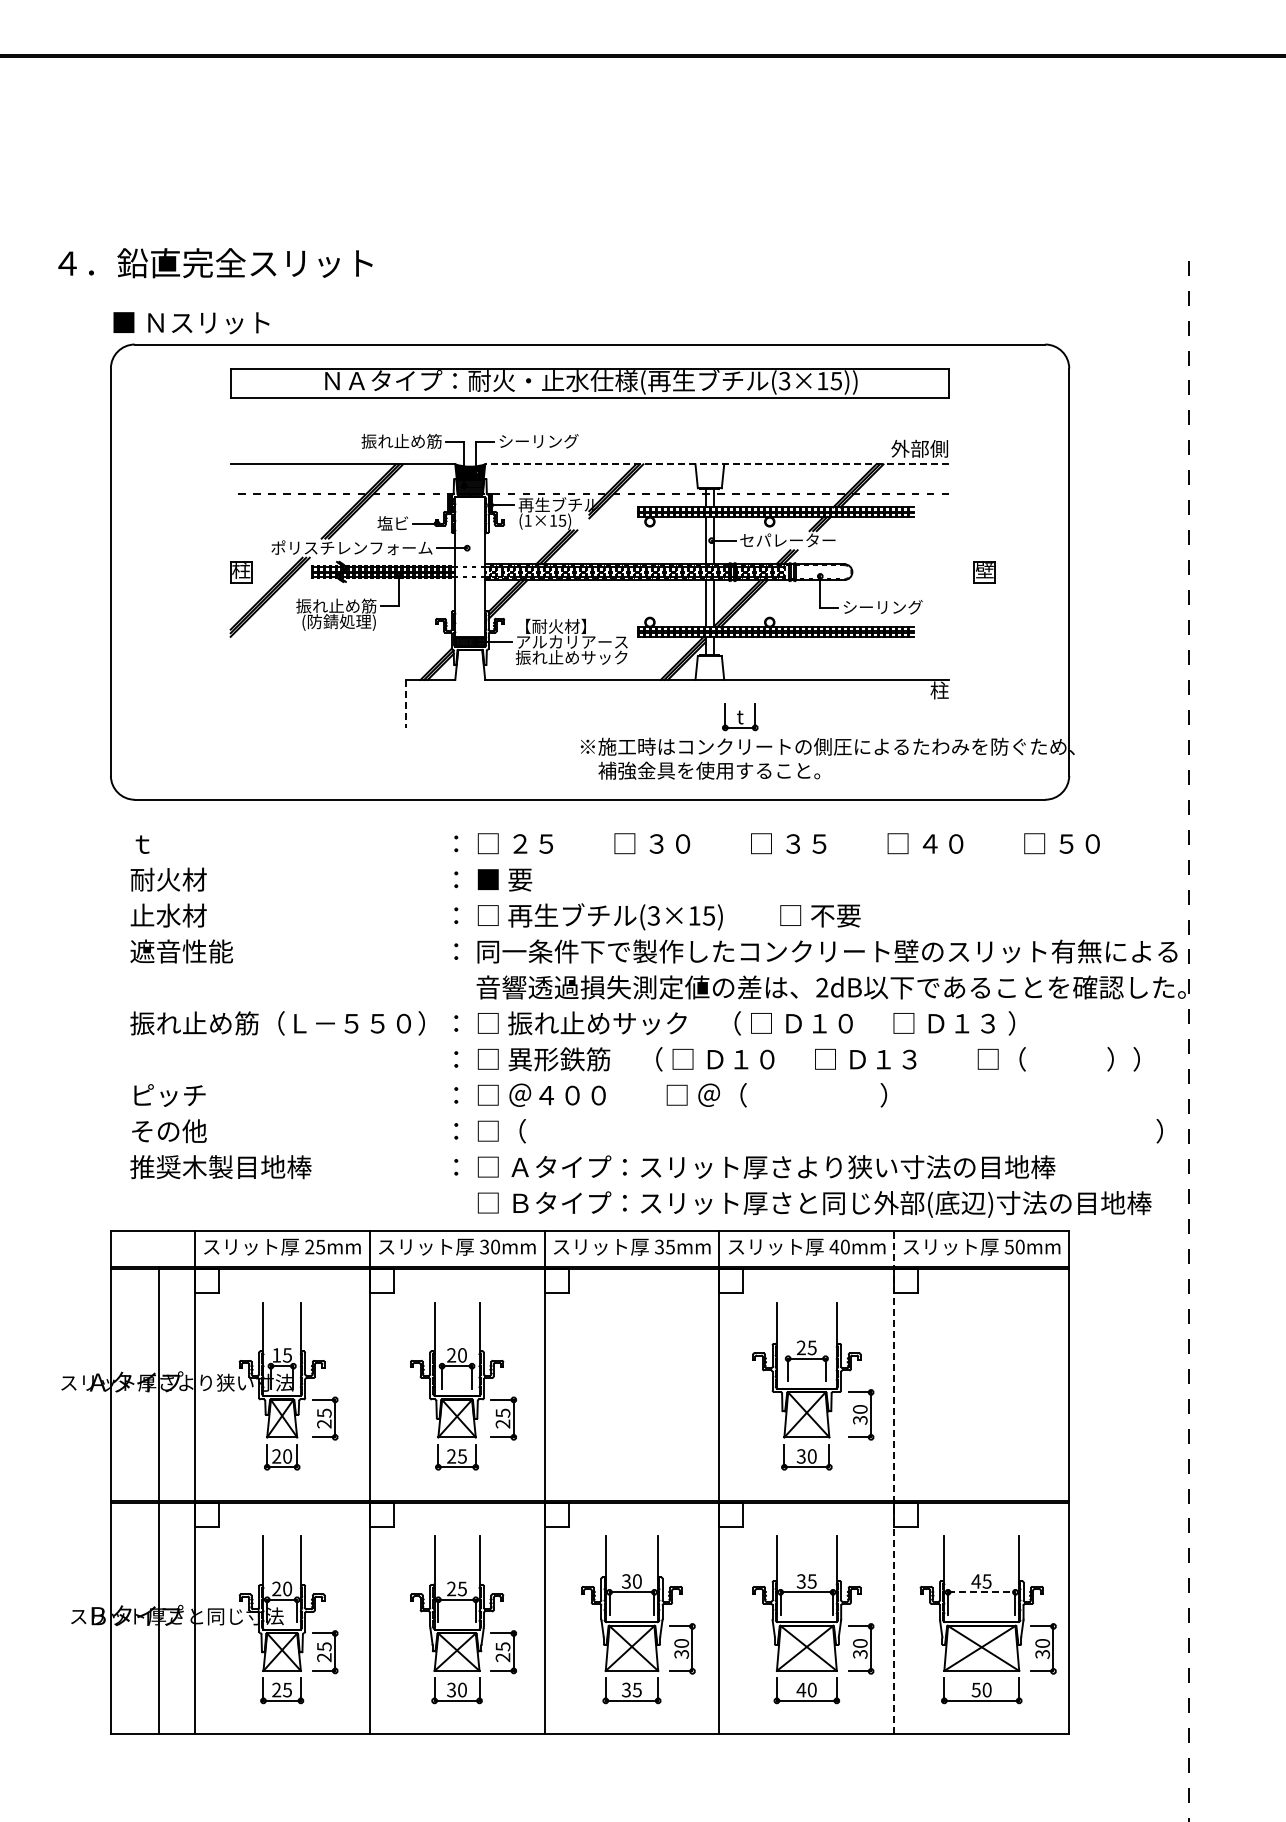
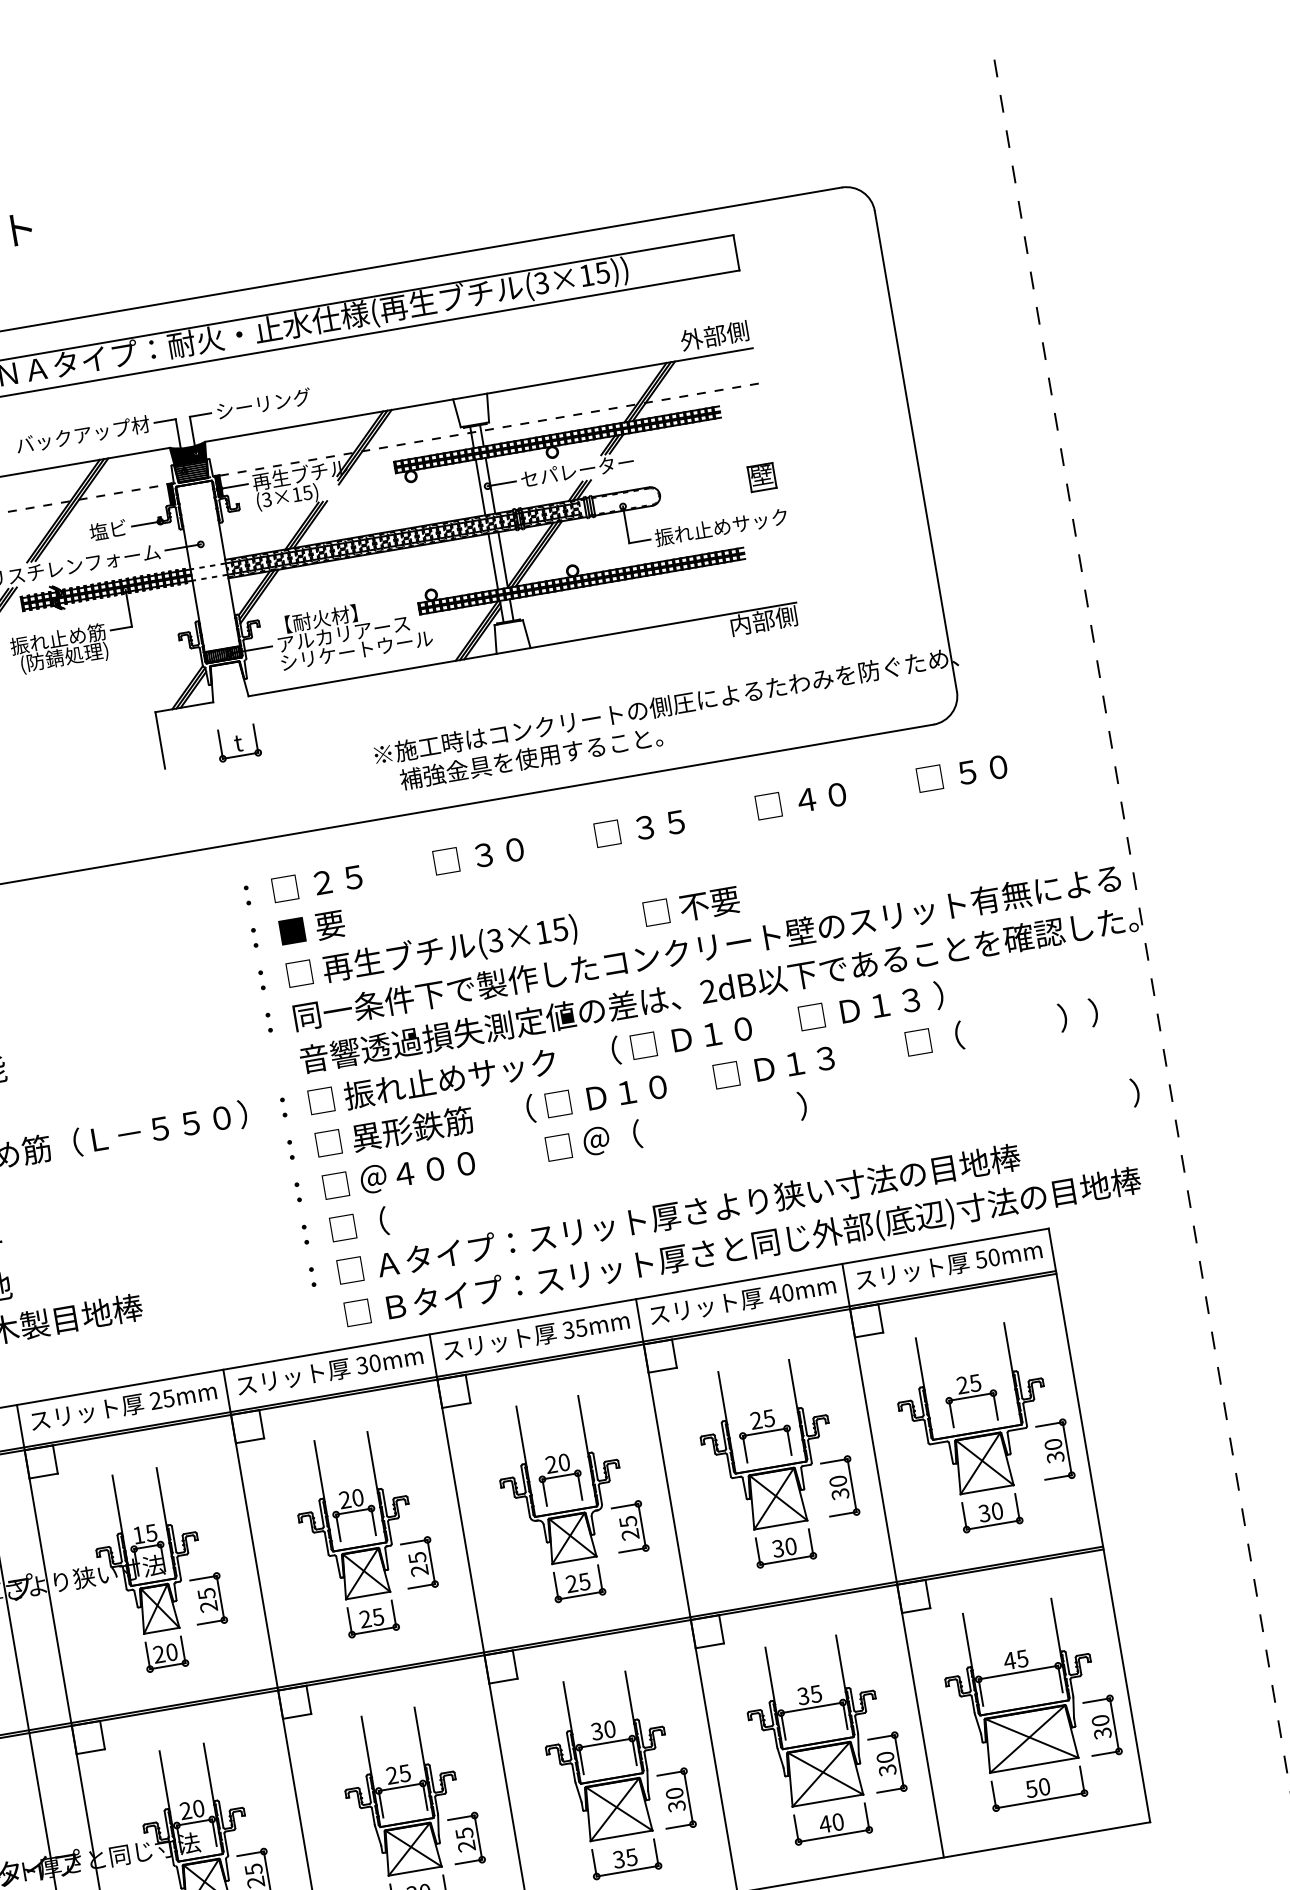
text: (385, 440) -> (82, 433), 振れ止め筋 -> バックアップ材
line: (716, 464) -> (477, 395), dashed -> solid
text: (527, 520) -> (266, 499), (1×15) -> (3×15)
part: (984, 572) -> (761, 478), moved
text: (897, 606) -> (720, 526), シーリング -> 振れ止めサック
text: (579, 657) -> (355, 650), 振れ止めサック -> シリケートウール
text: (920, 690) -> (764, 620), 柱 -> 内部側
line: (406, 703) -> (160, 739), dashed -> solid
part: (740, 717) -> (238, 743), moved
part: (646, 1386) -> (581, 1497), added
part: (987, 1386) -> (983, 1428), added
line: (894, 1482) -> (893, 1560), dashed -> solid
line: (981, 1592) -> (1018, 1672), dashed -> solid

